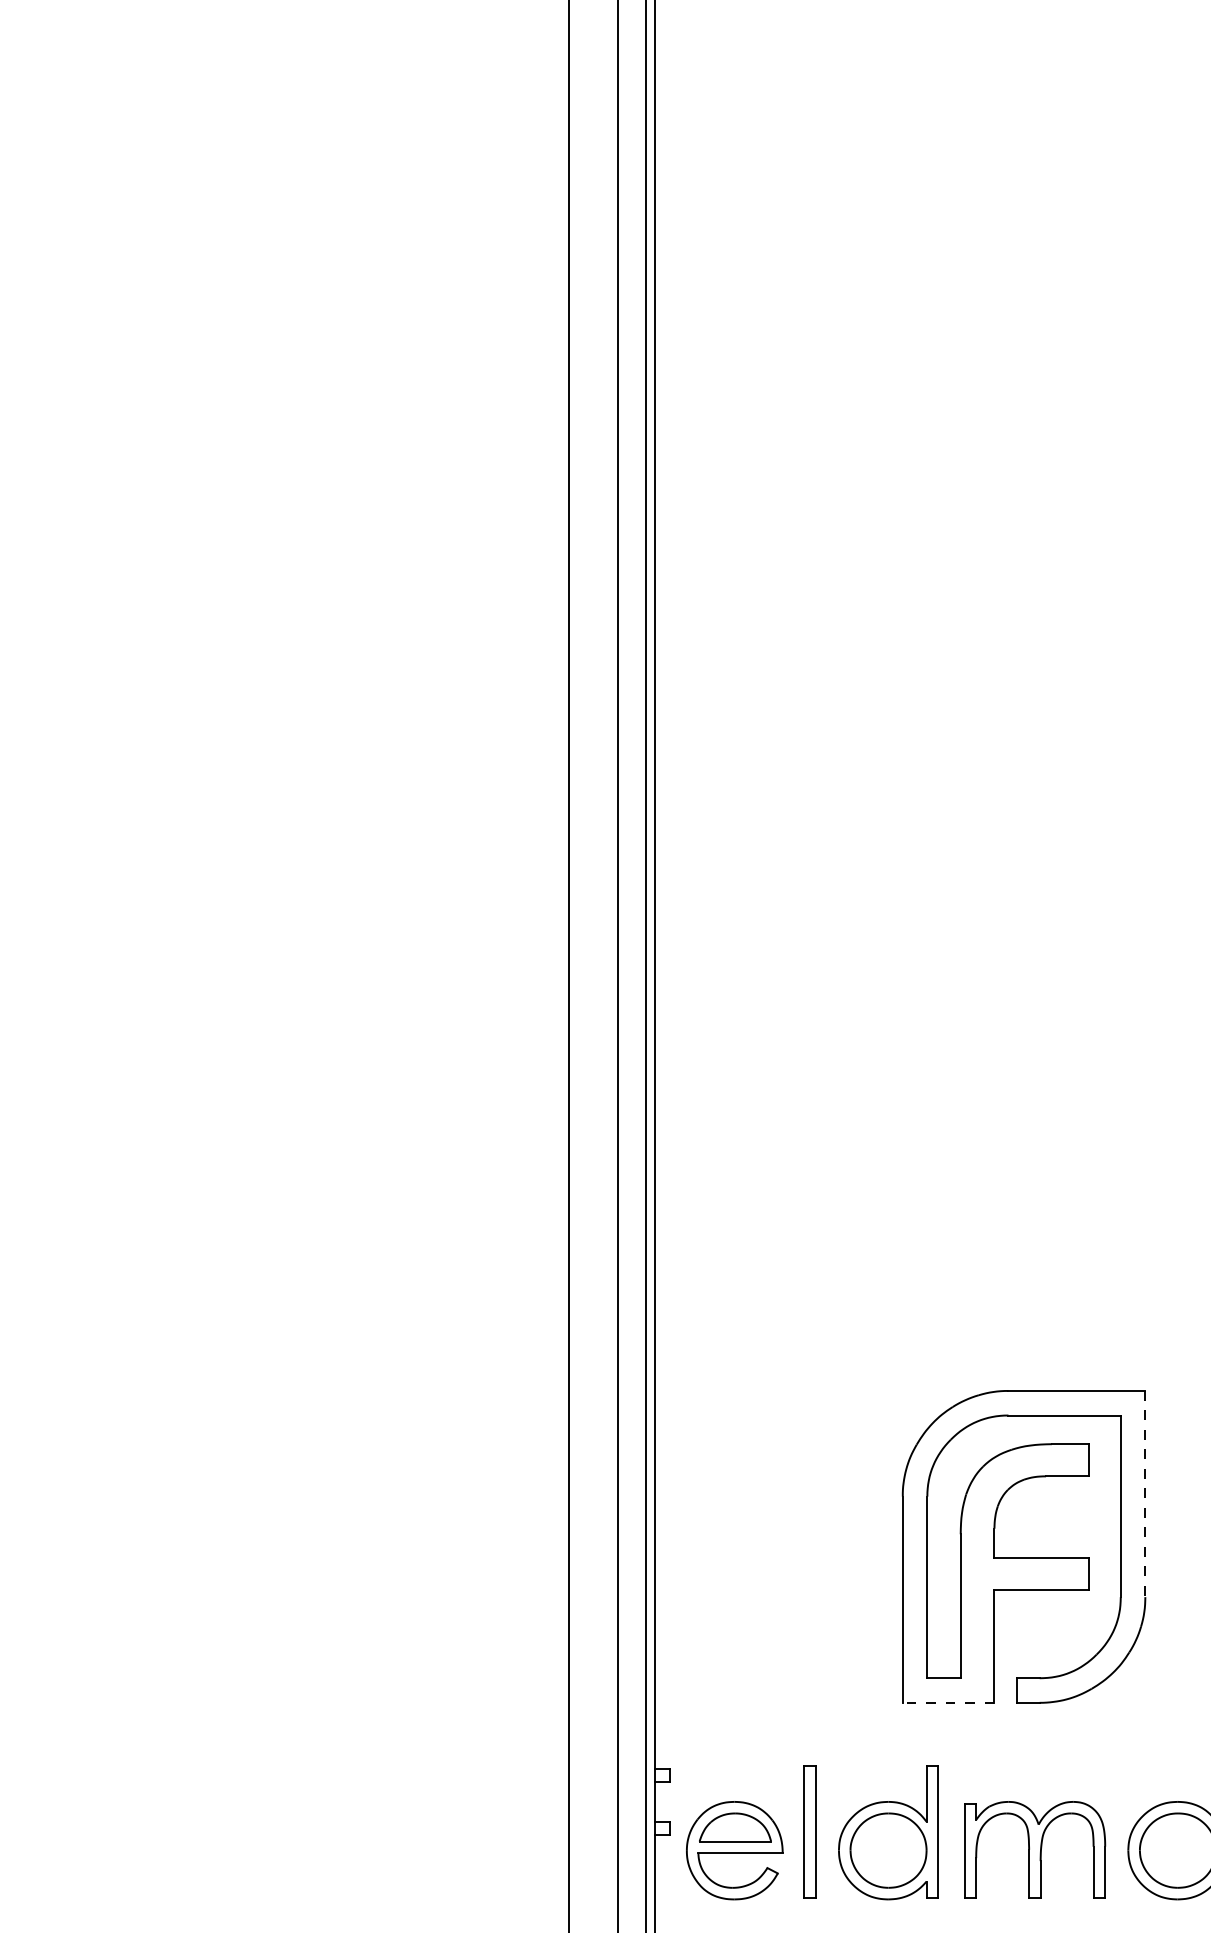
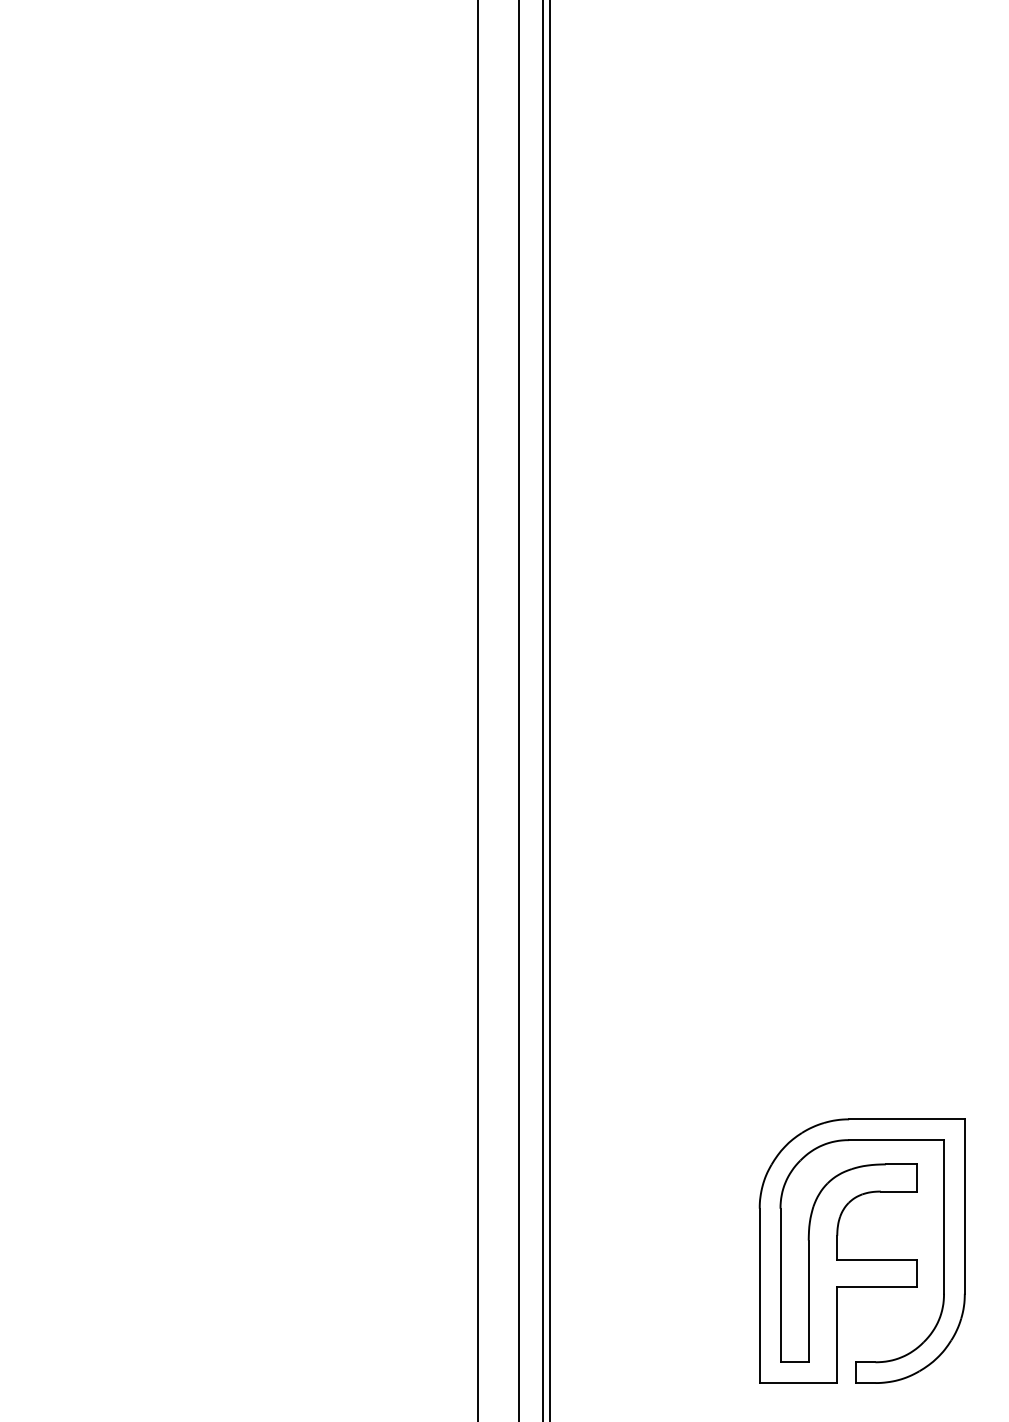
line: (1145, 1494) -> (964, 1206), dashed -> solid
line: (948, 1702) -> (798, 1382), dashed -> solid

